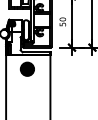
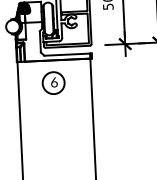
fill: (27, 68) -> (53, 81), removed

